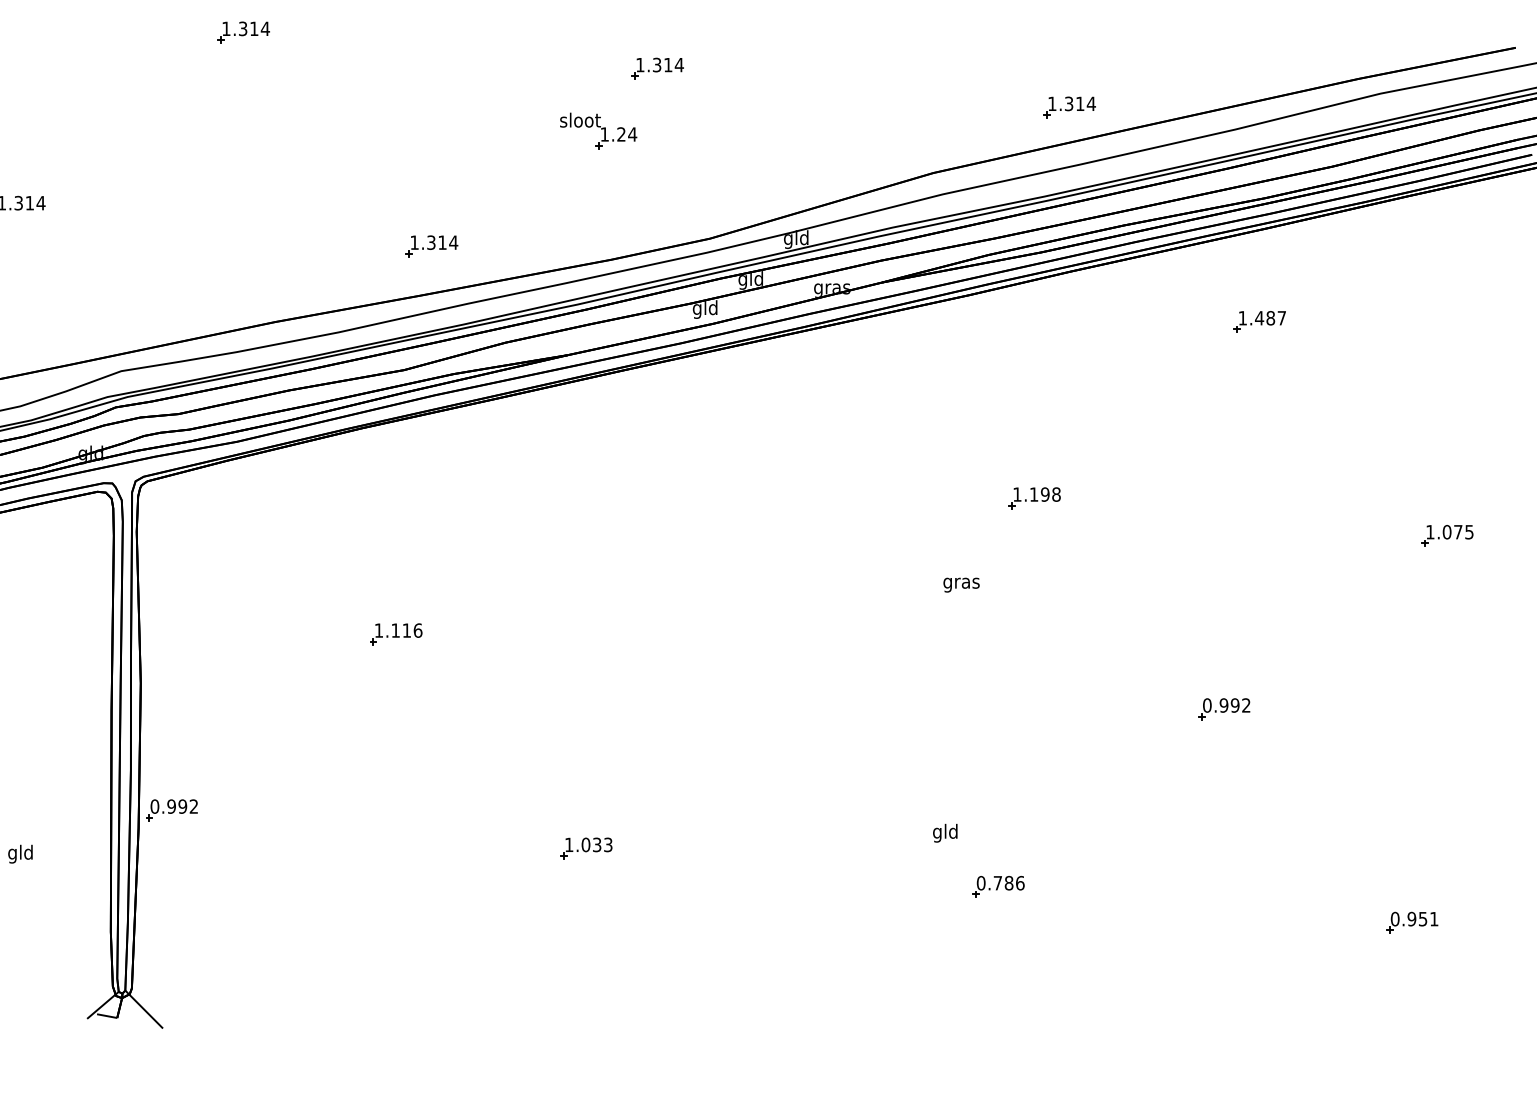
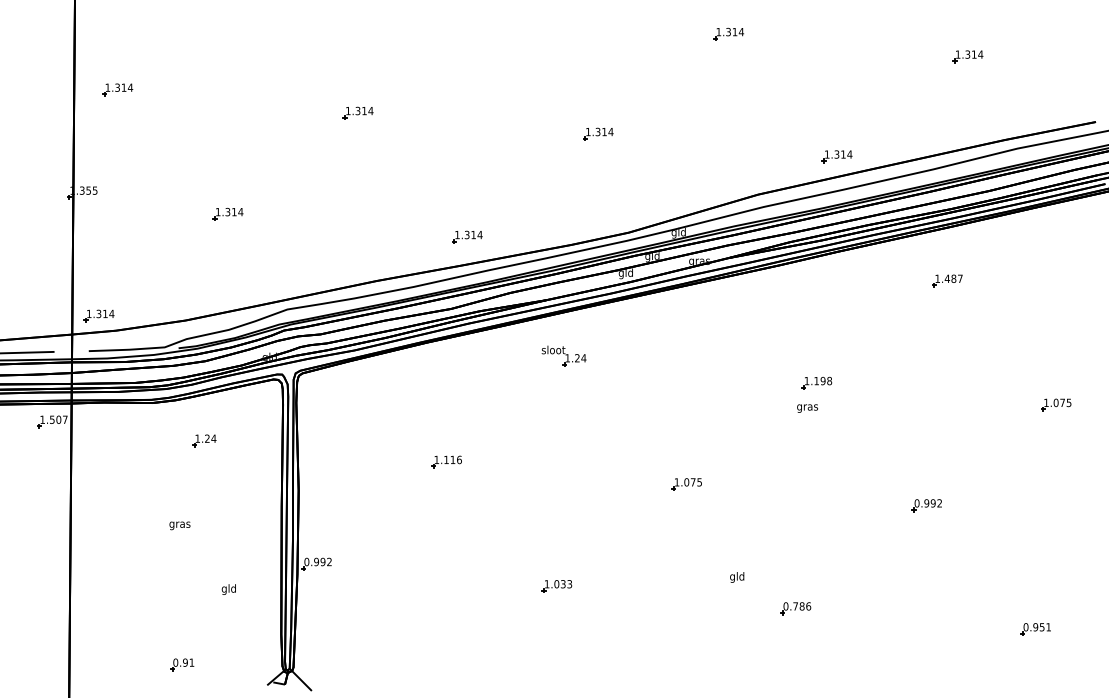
part: (597, 129) -> (563, 355), moved
text: (961, 584) -> (807, 408), moved
part: (809, 672) -> (686, 484), added
text: (945, 833) -> (737, 577), moved

